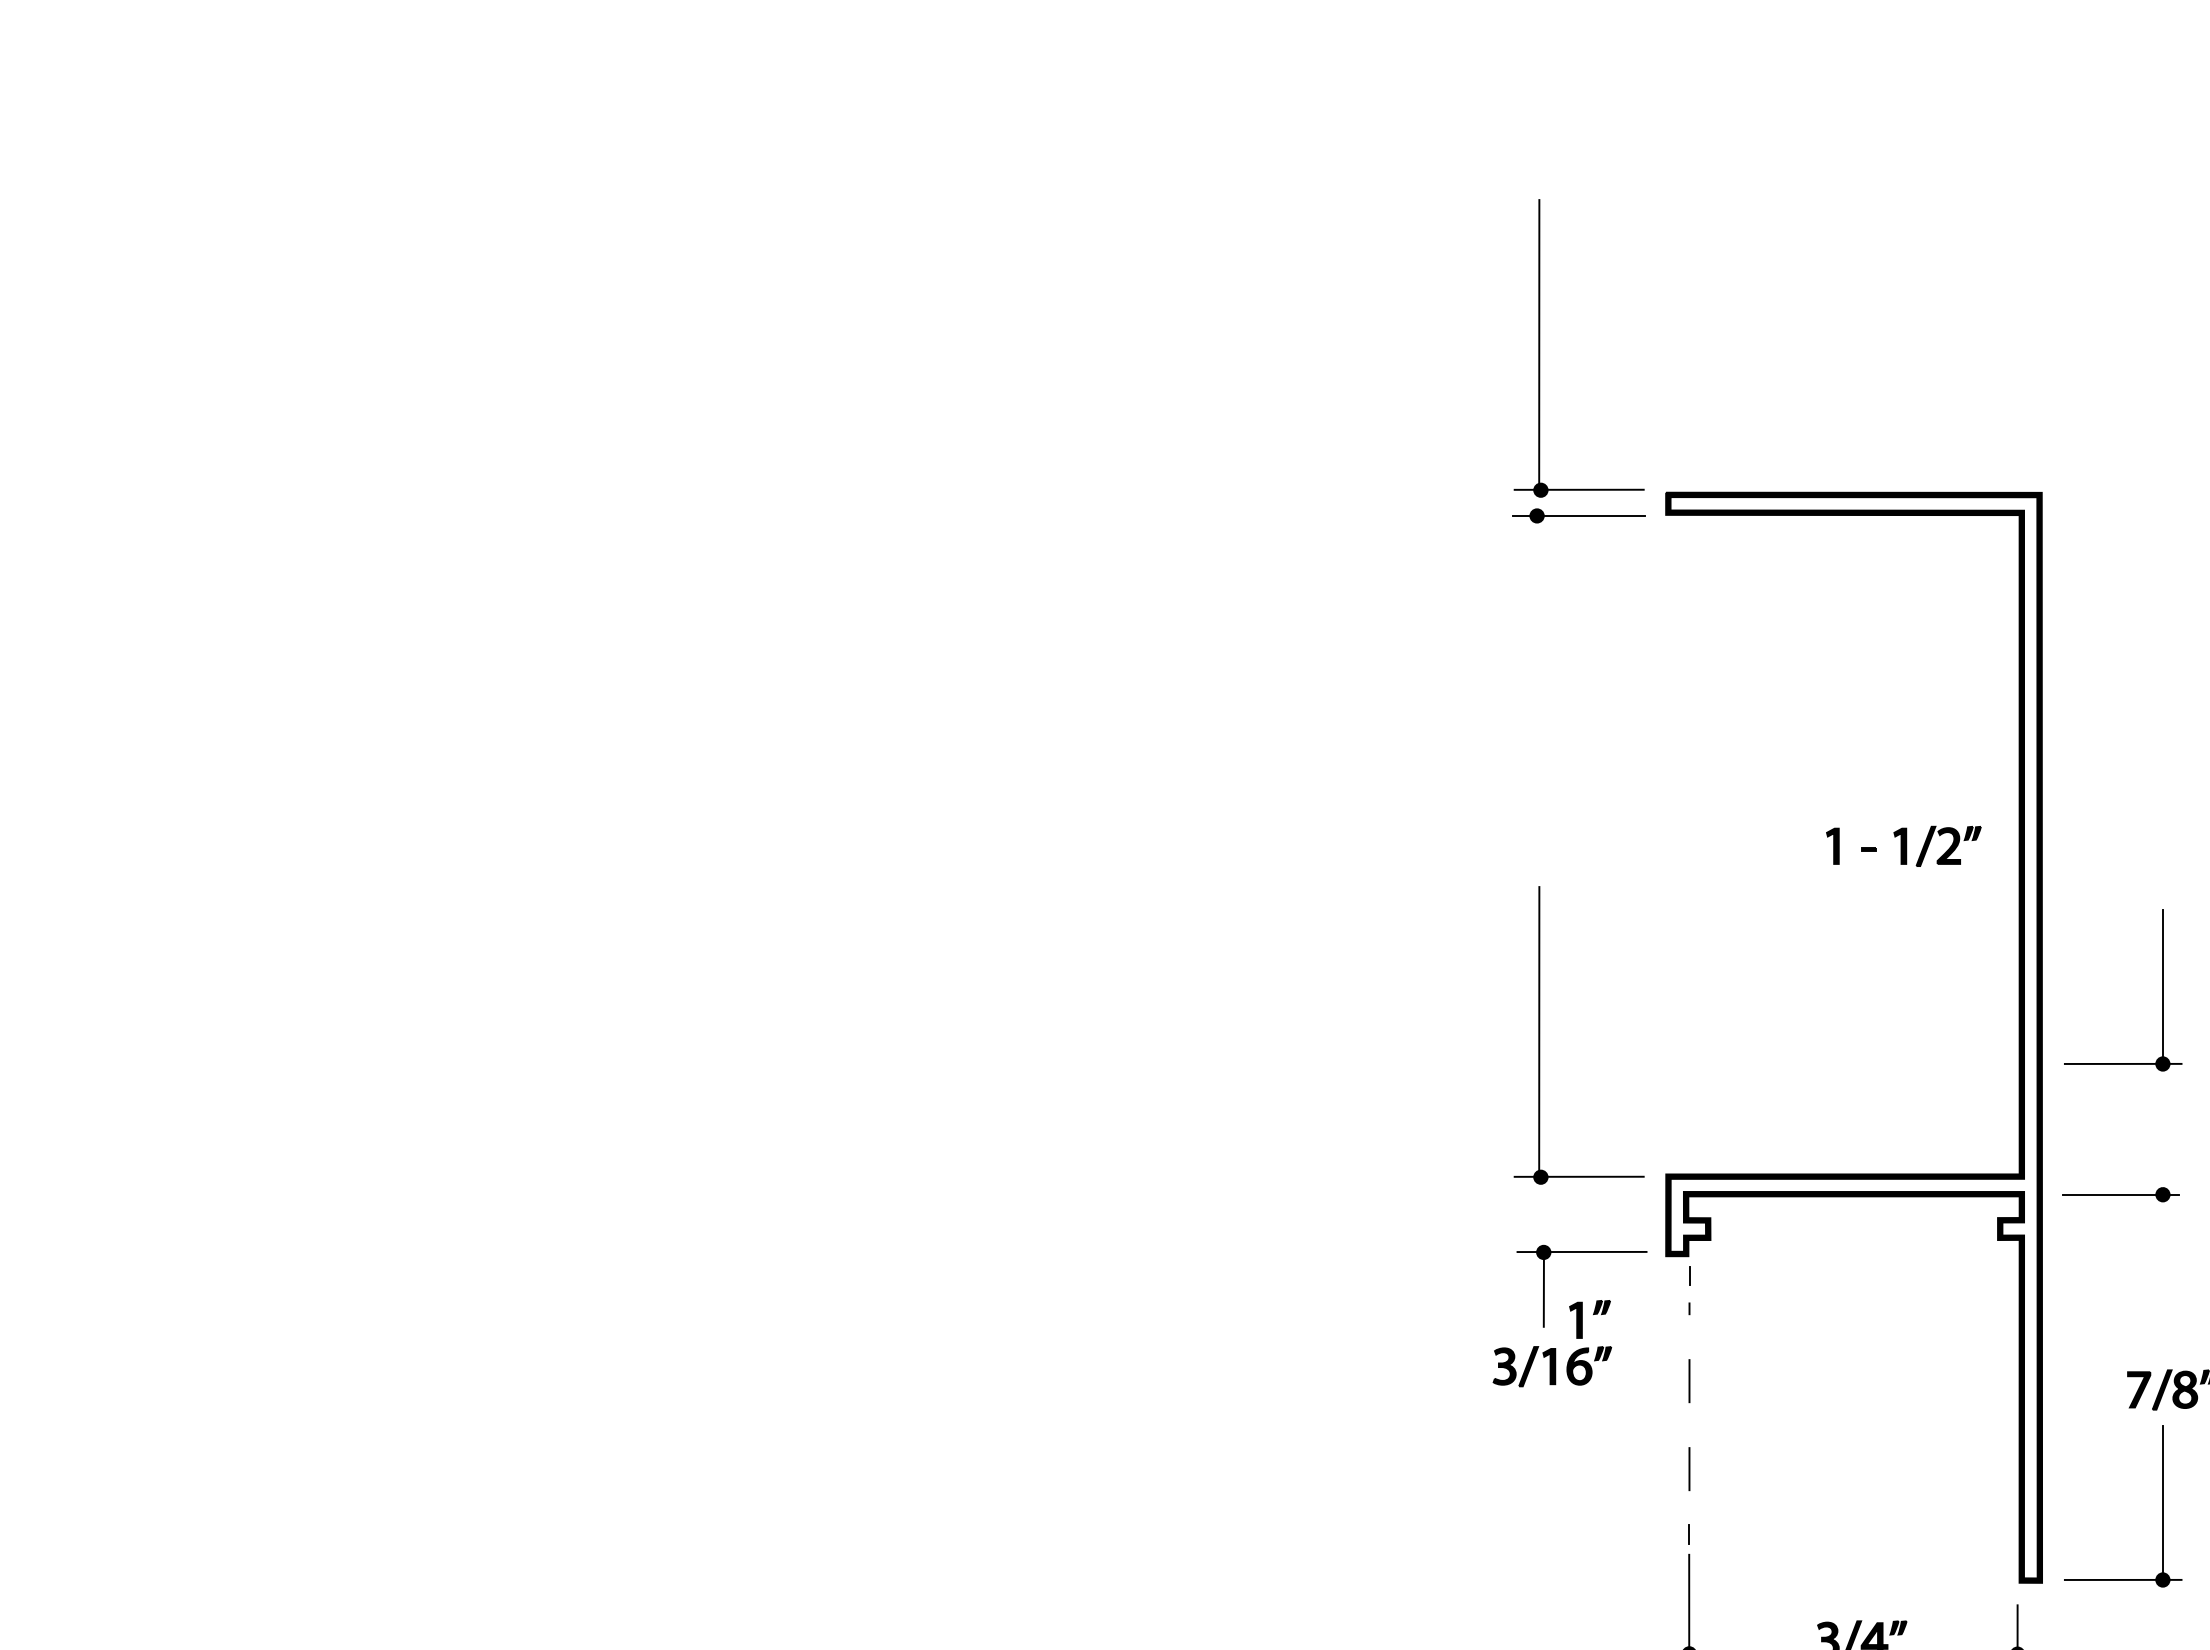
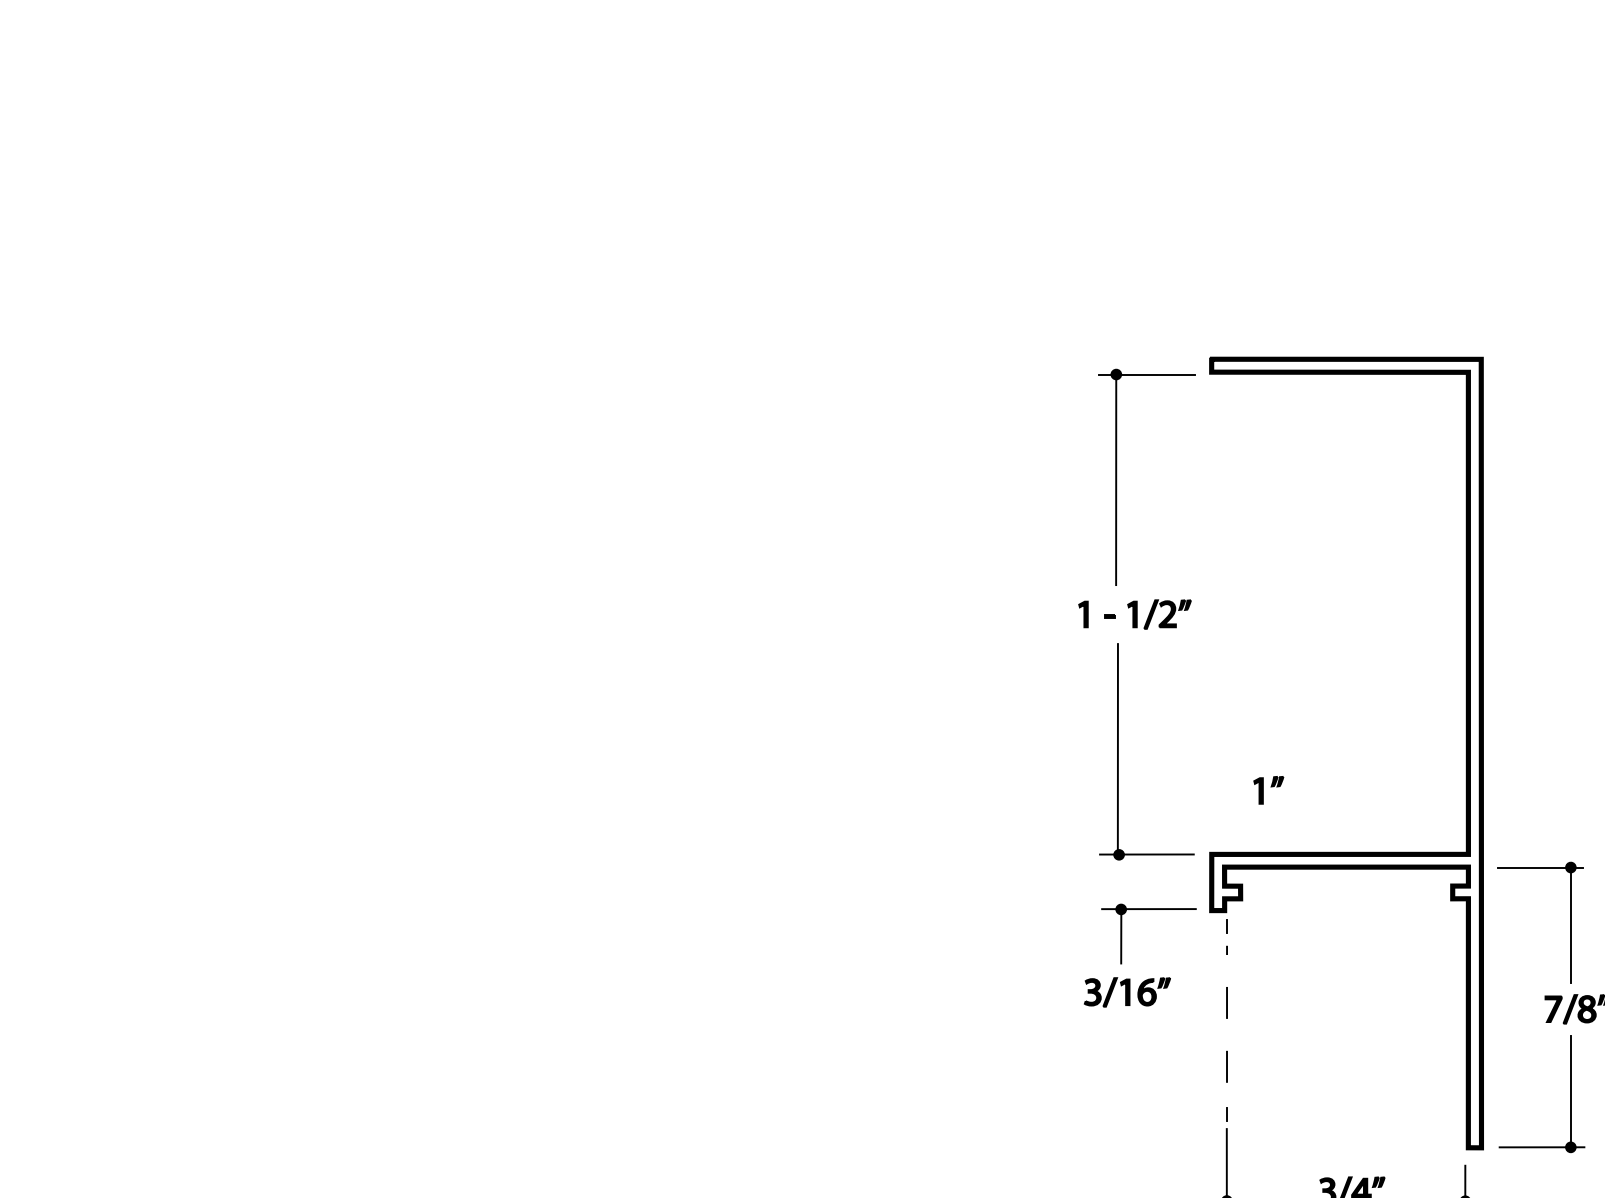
part: (1540, 348) -> (1118, 252), removed
line: (1536, 660) -> (1115, 479), added
part: (1903, 845) -> (1134, 613), moved
part: (2162, 990) -> (1570, 719), removed
line: (2162, 1275) -> (1570, 926), added
part: (1593, 1314) -> (1271, 786), moved

